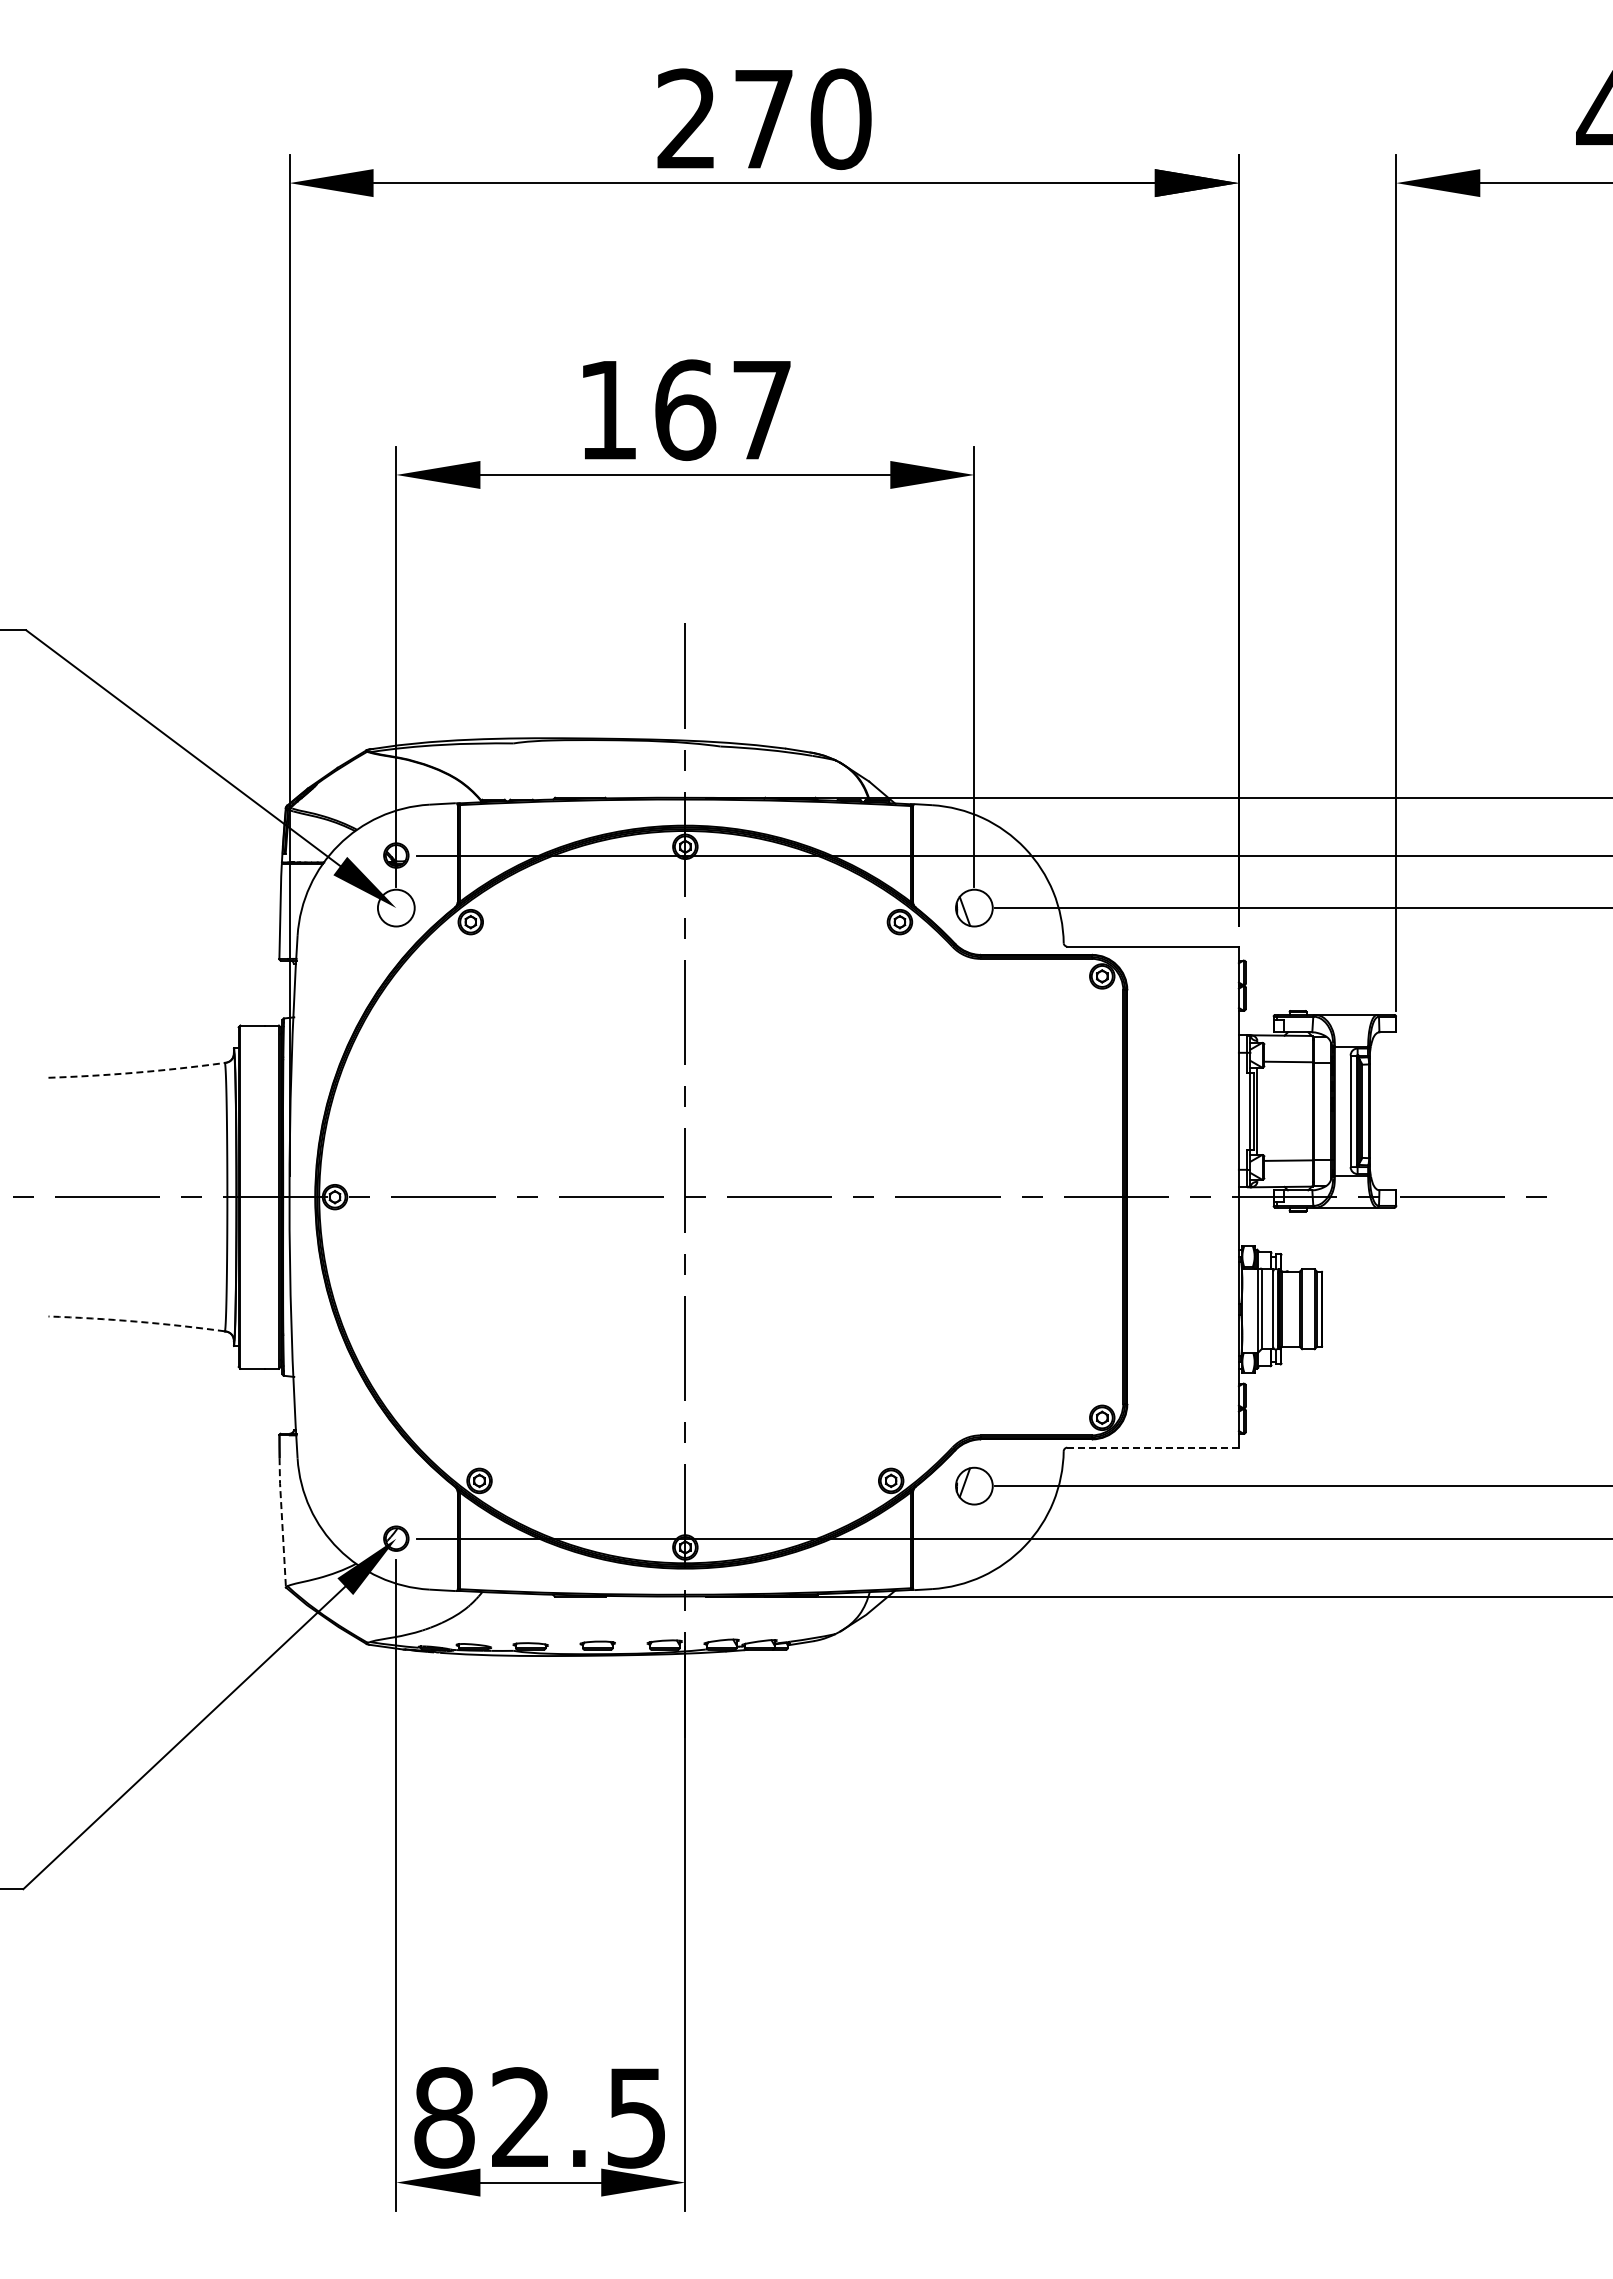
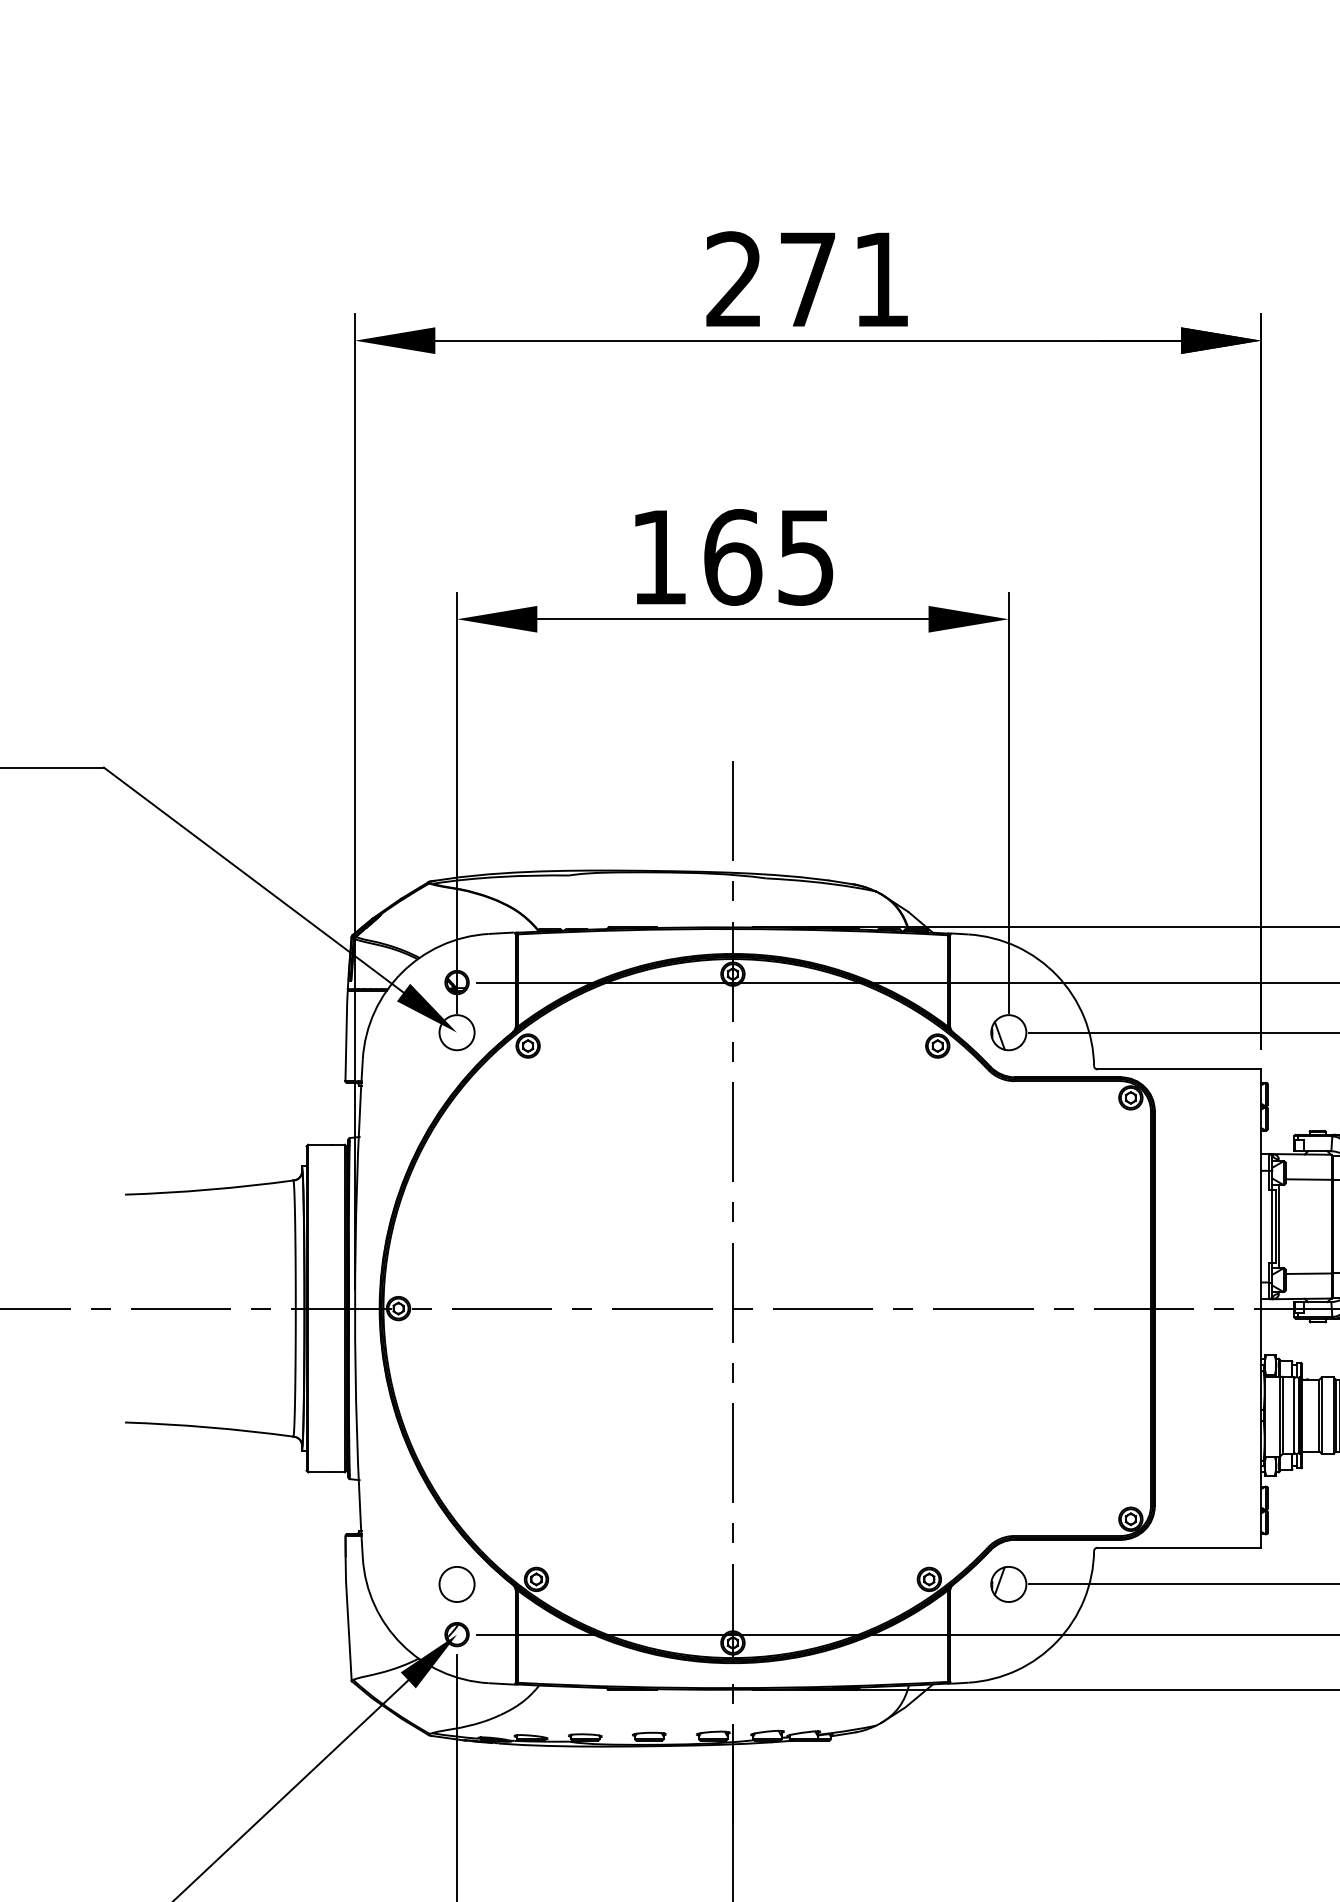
text: (840, 119) -> (881, 279), 270 -> 271
text: (761, 411) -> (805, 558), 167 -> 165
arc: (136, 1072) -> (209, 1189), dashed -> solid
arc: (136, 1321) -> (209, 1427), dashed -> solid
line: (1153, 1447) -> (1179, 1547), dashed -> solid
circle: (396, 1485) -> (457, 1583), added
line: (282, 1521) -> (348, 1618), dashed -> solid

